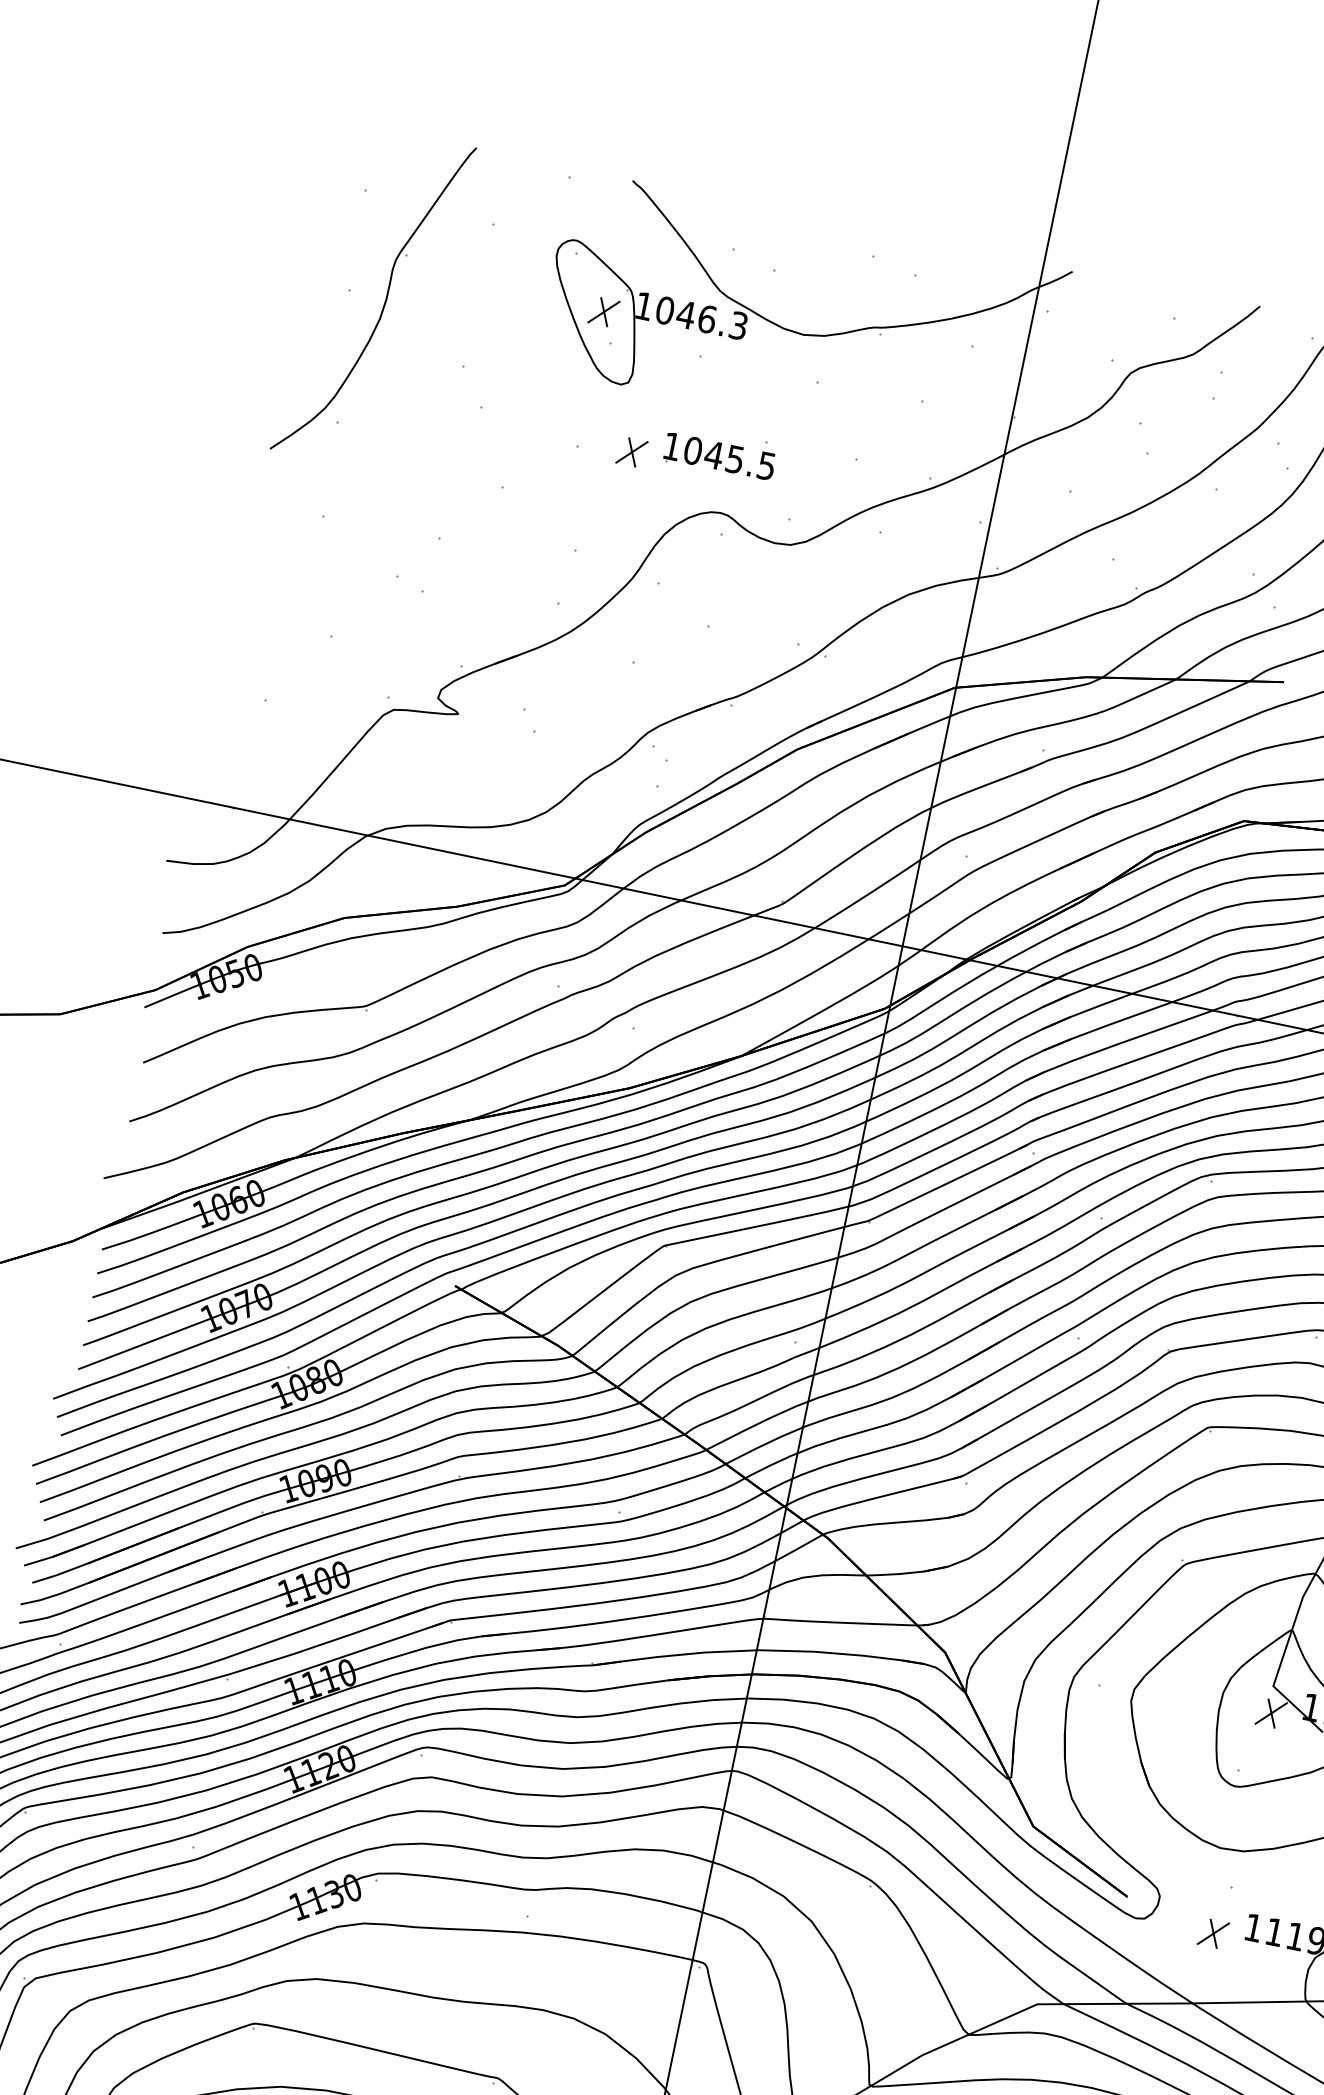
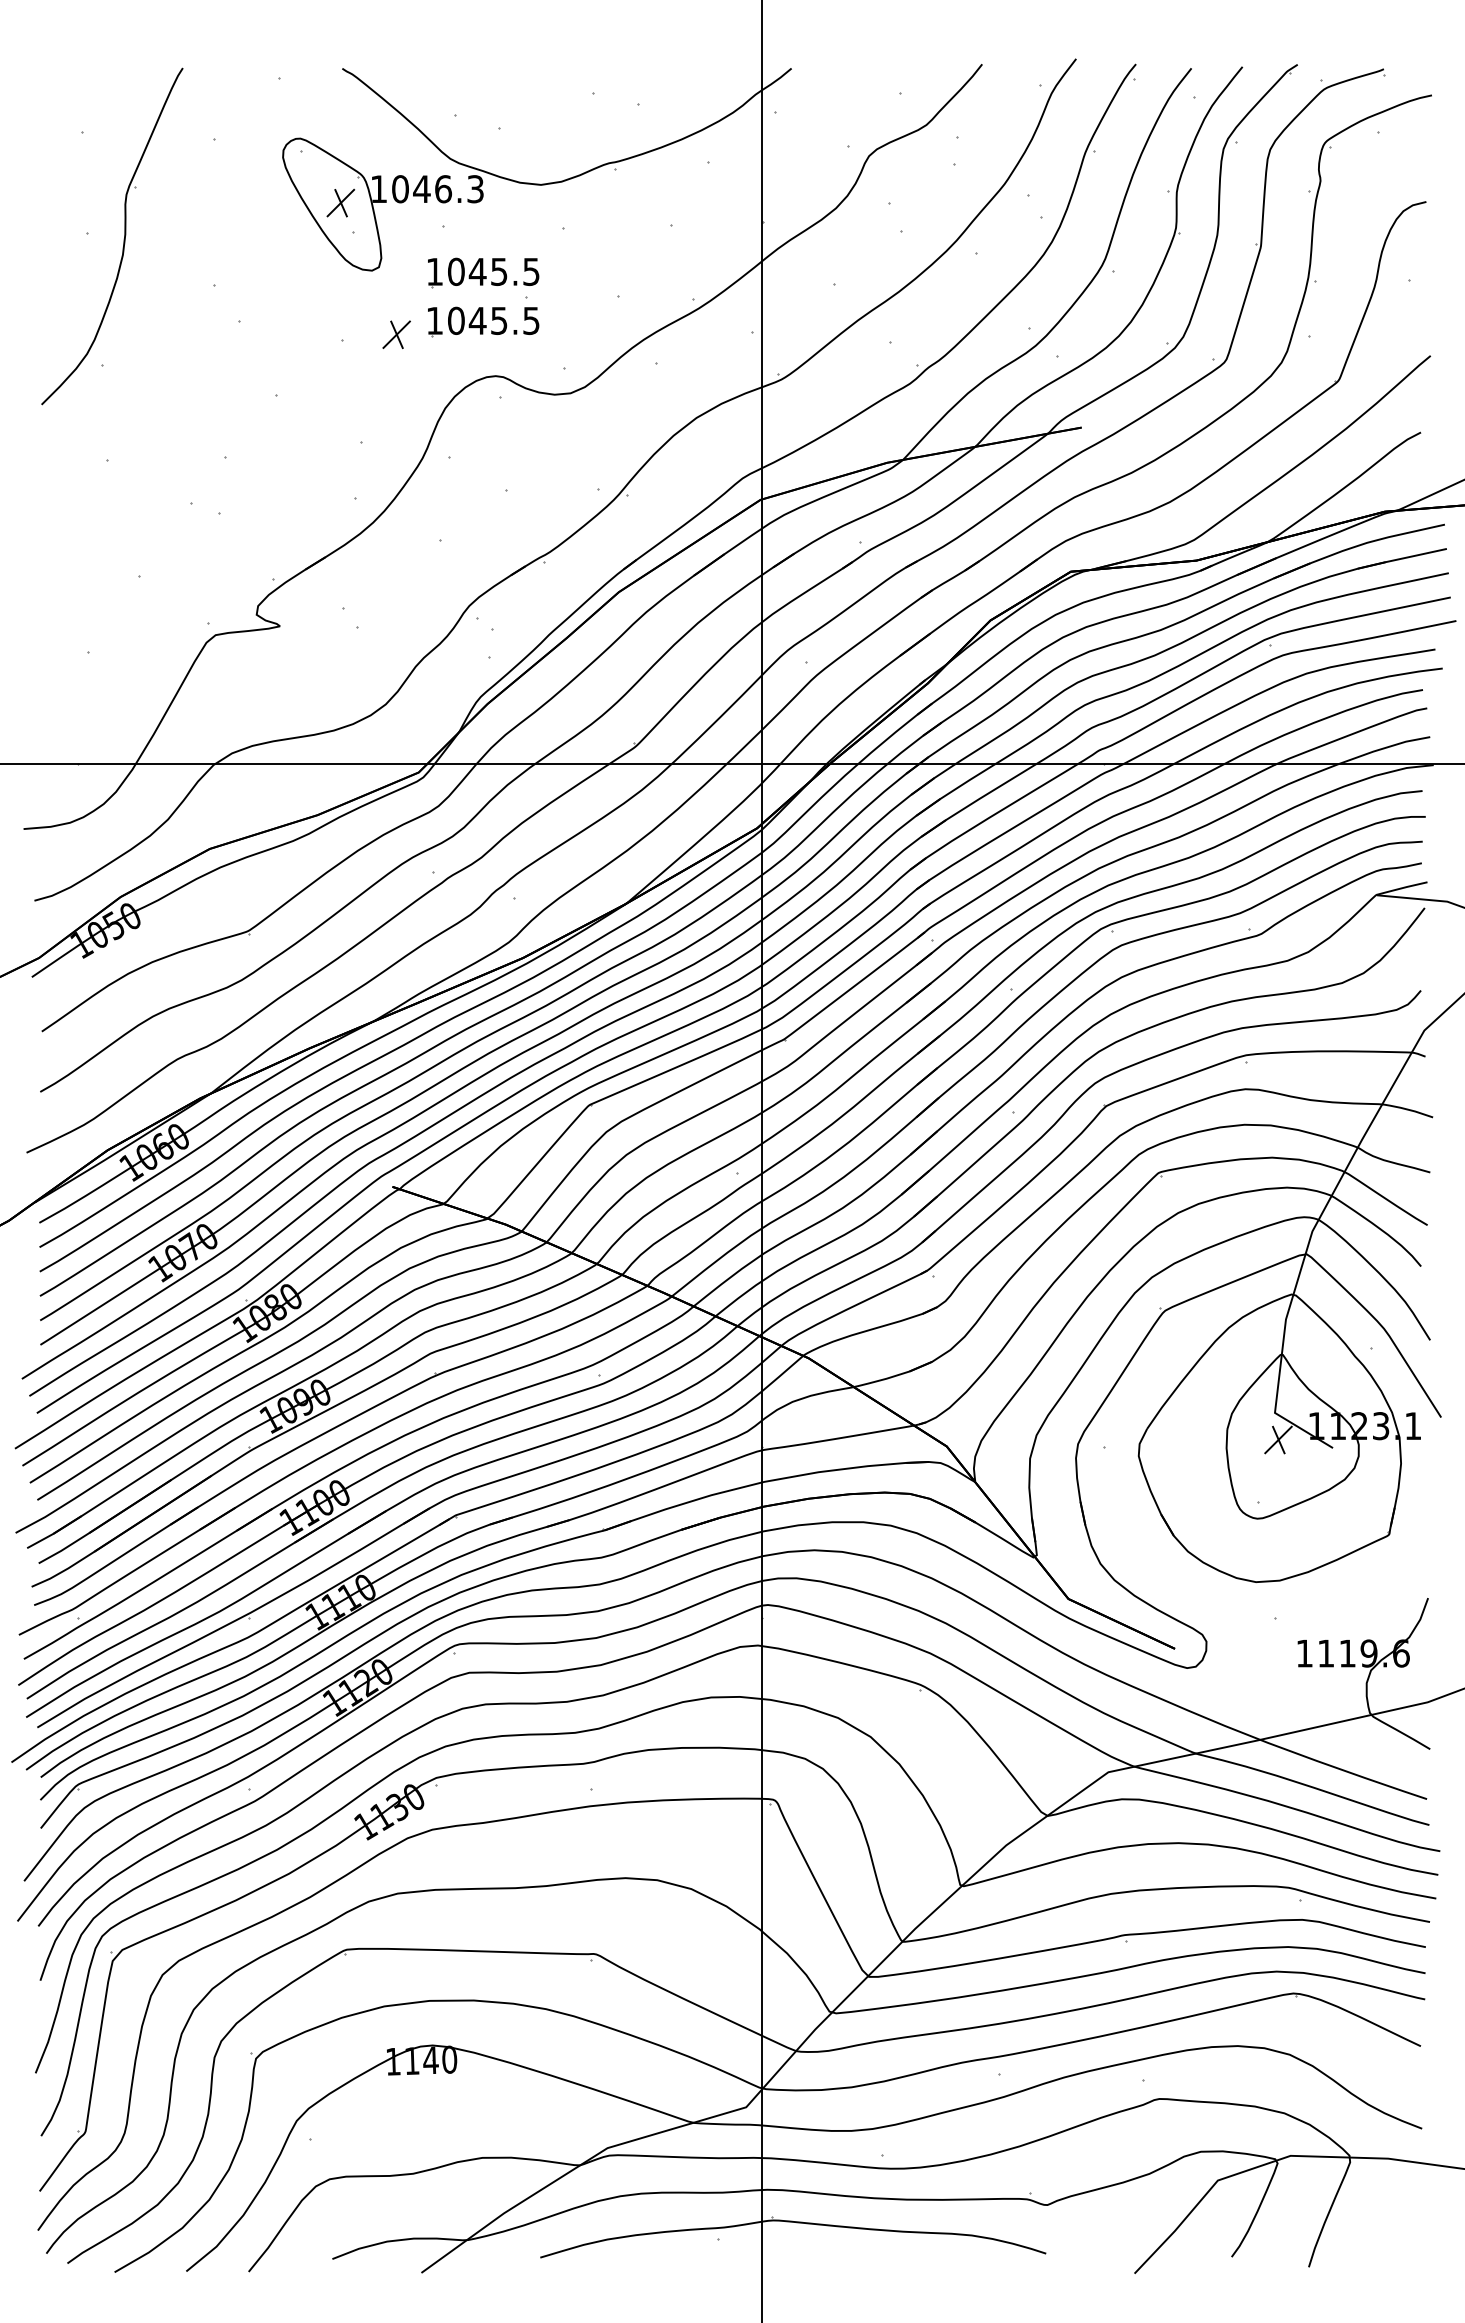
part: (729, 408) -> (483, 272), added
part: (1213, 1933) -> (1266, 1667), removed

